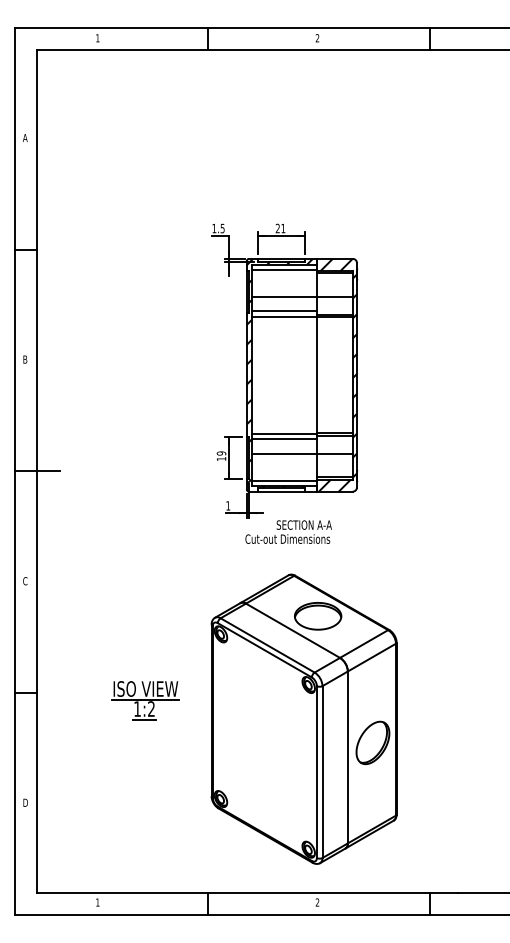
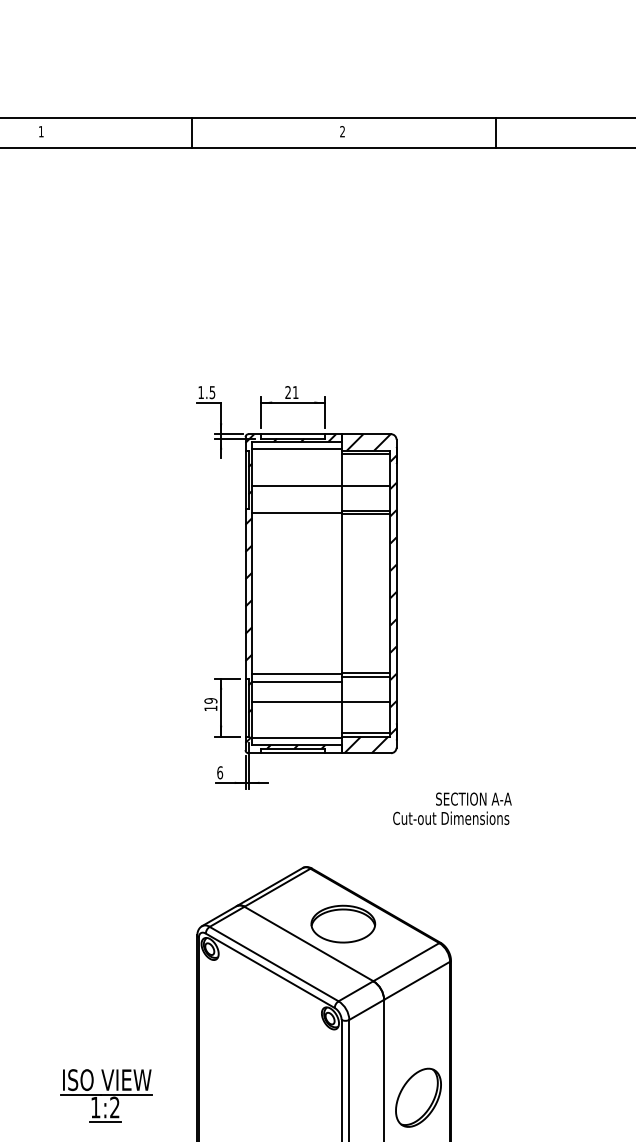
line: (284, 311) -> (297, 506), removed
text: (228, 505) -> (220, 772), 1 -> 6
text: (288, 531) -> (452, 807), moved
part: (145, 700) -> (106, 1095), moved

